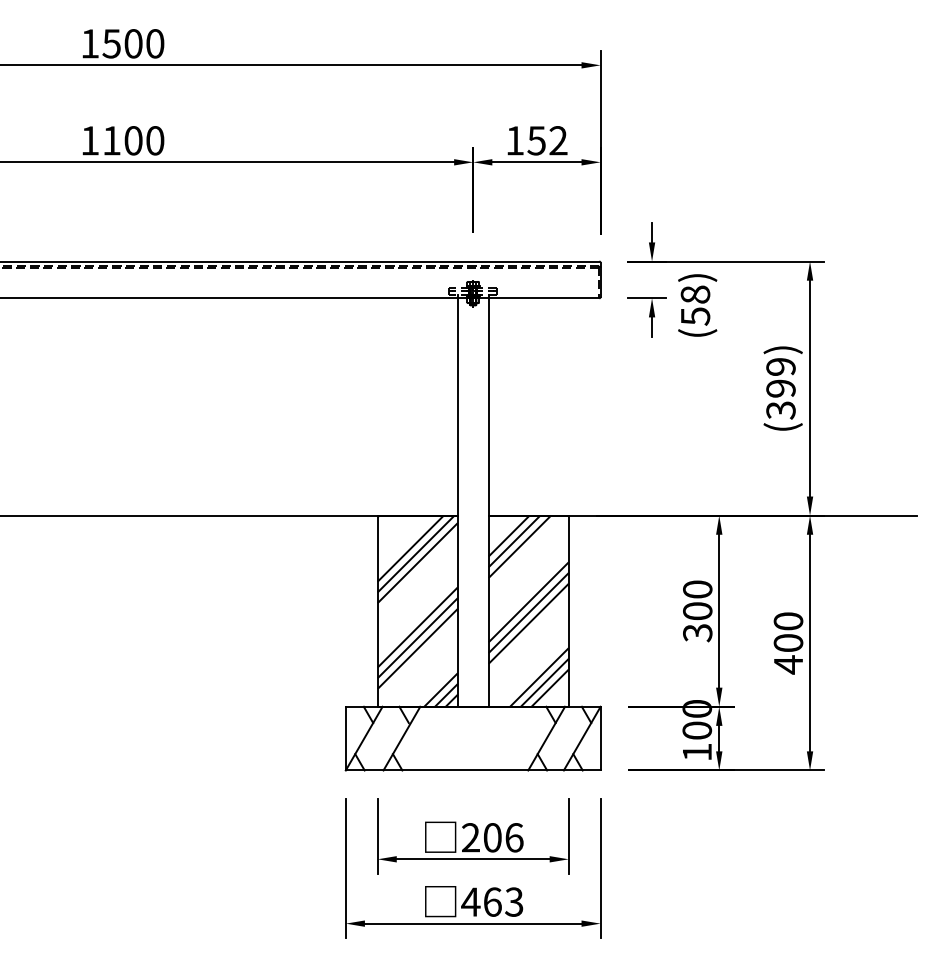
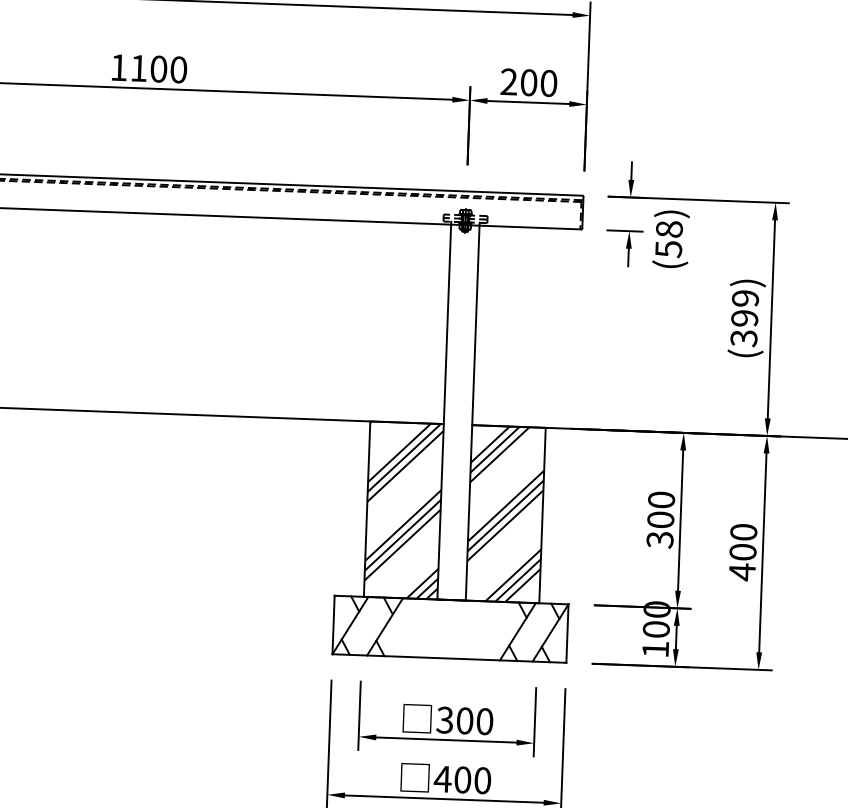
text: (536, 140) -> (528, 82), 152 -> 200
text: (492, 837) -> (464, 720), 206 -> 300
text: (503, 901) -> (472, 779), 463 -> 400

